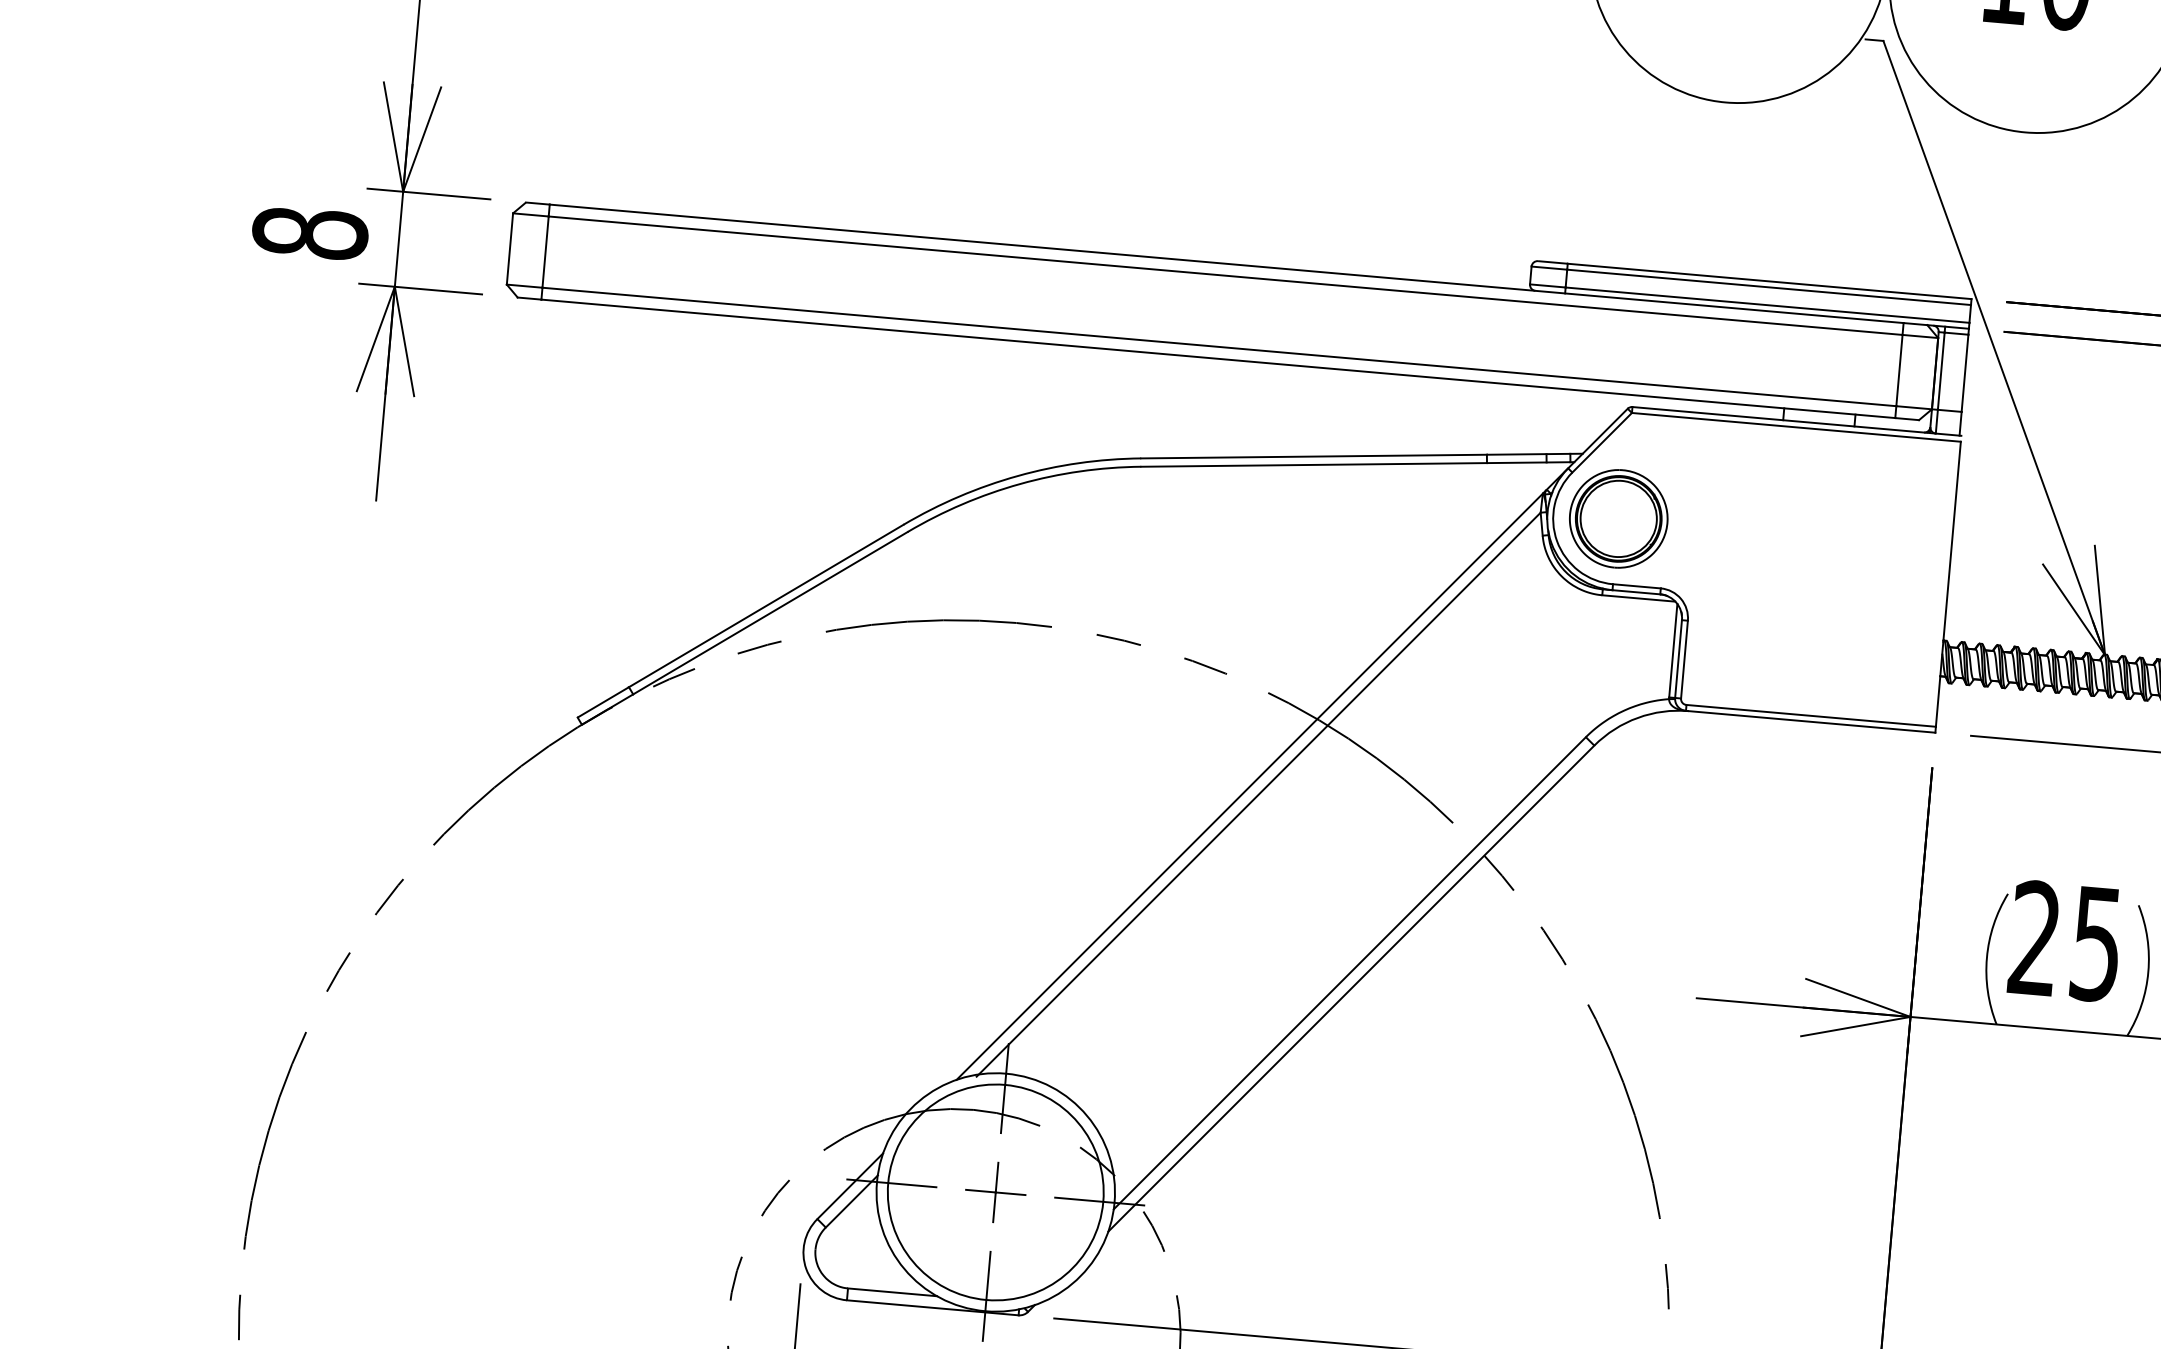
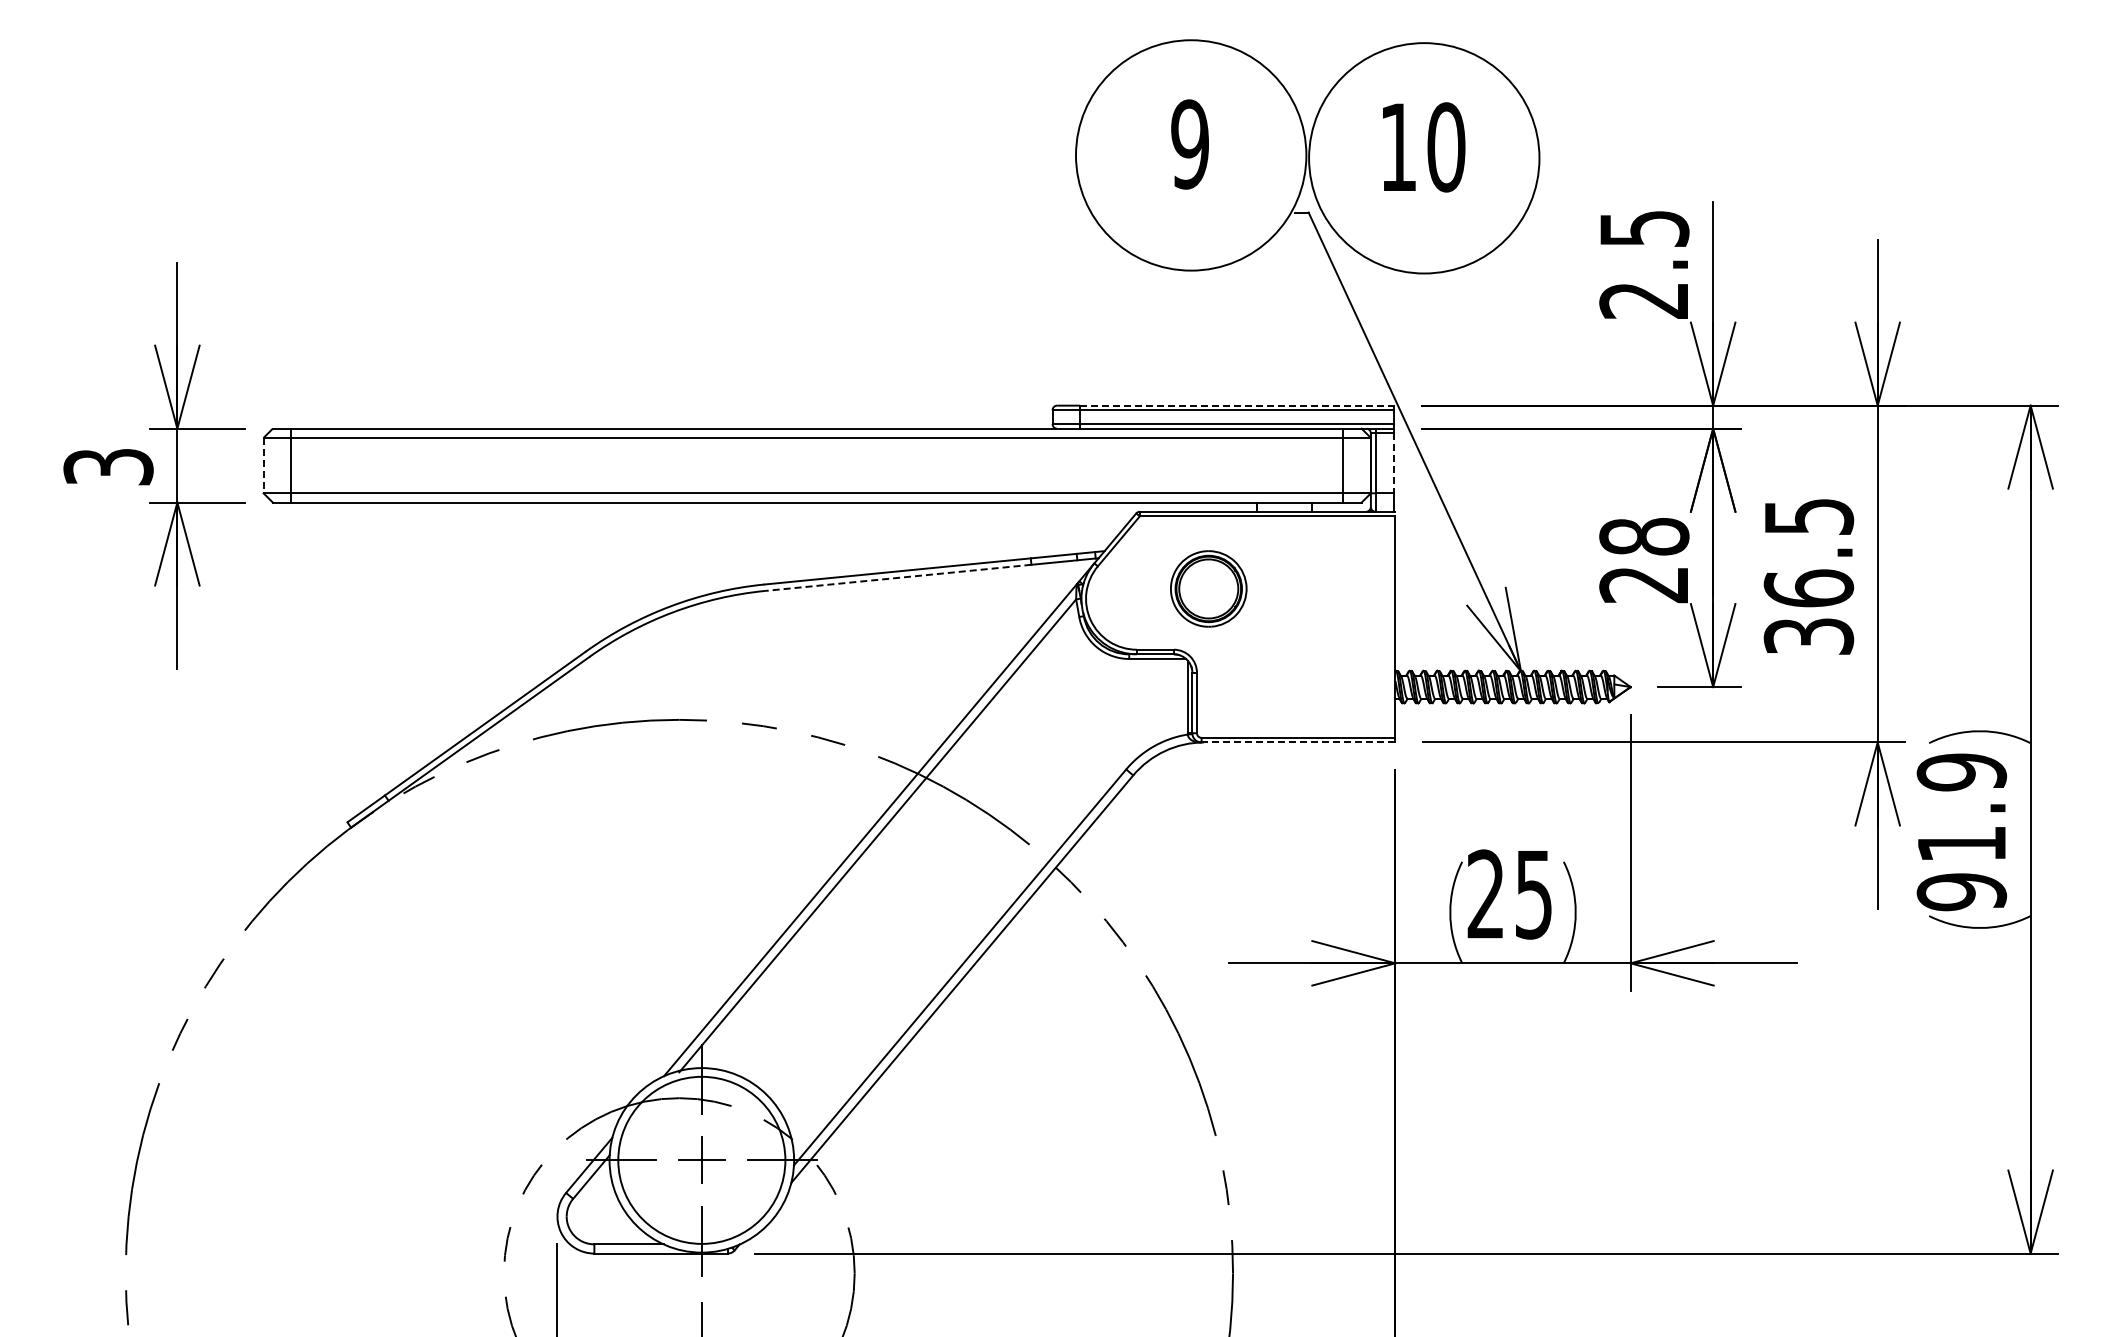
text: (310, 232) -> (108, 466), 8 -> 3
line: (509, 248) -> (263, 465), solid -> dashed
line: (1770, 281) -> (1237, 405), solid -> dashed
line: (1964, 373) -> (1393, 463), solid -> dashed
line: (1314, 464) -> (898, 577), solid -> dashed
part: (1618, 518) -> (1208, 588), moved
line: (1810, 721) -> (1298, 742), solid -> dashed

